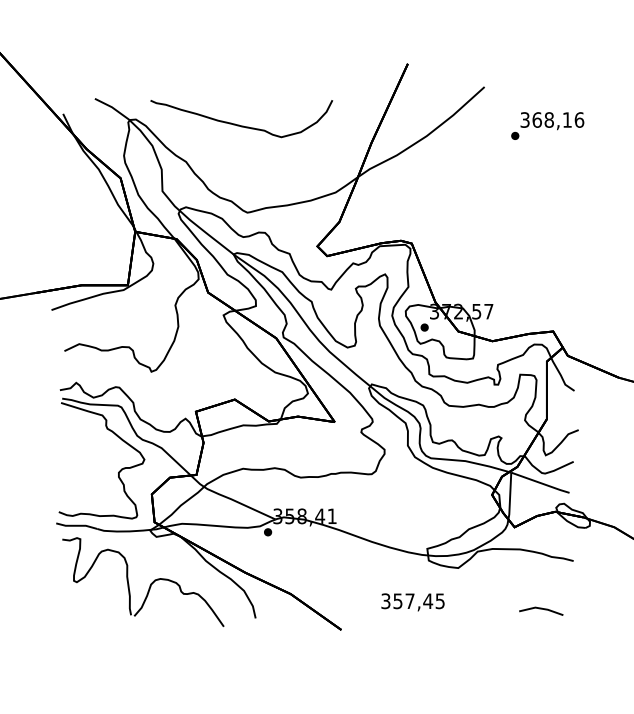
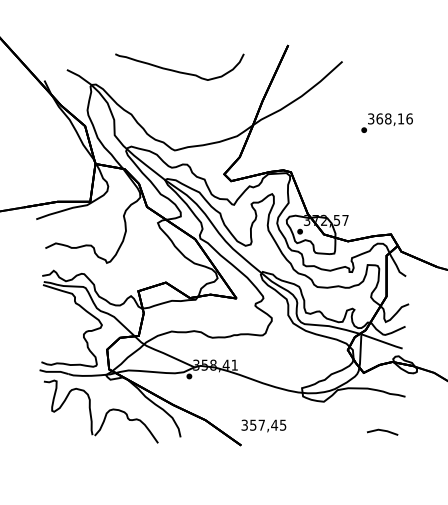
curve: (238, 123) -> (177, 70), moved
text: (546, 125) -> (386, 122), moved
text: (412, 601) -> (263, 425), moved

